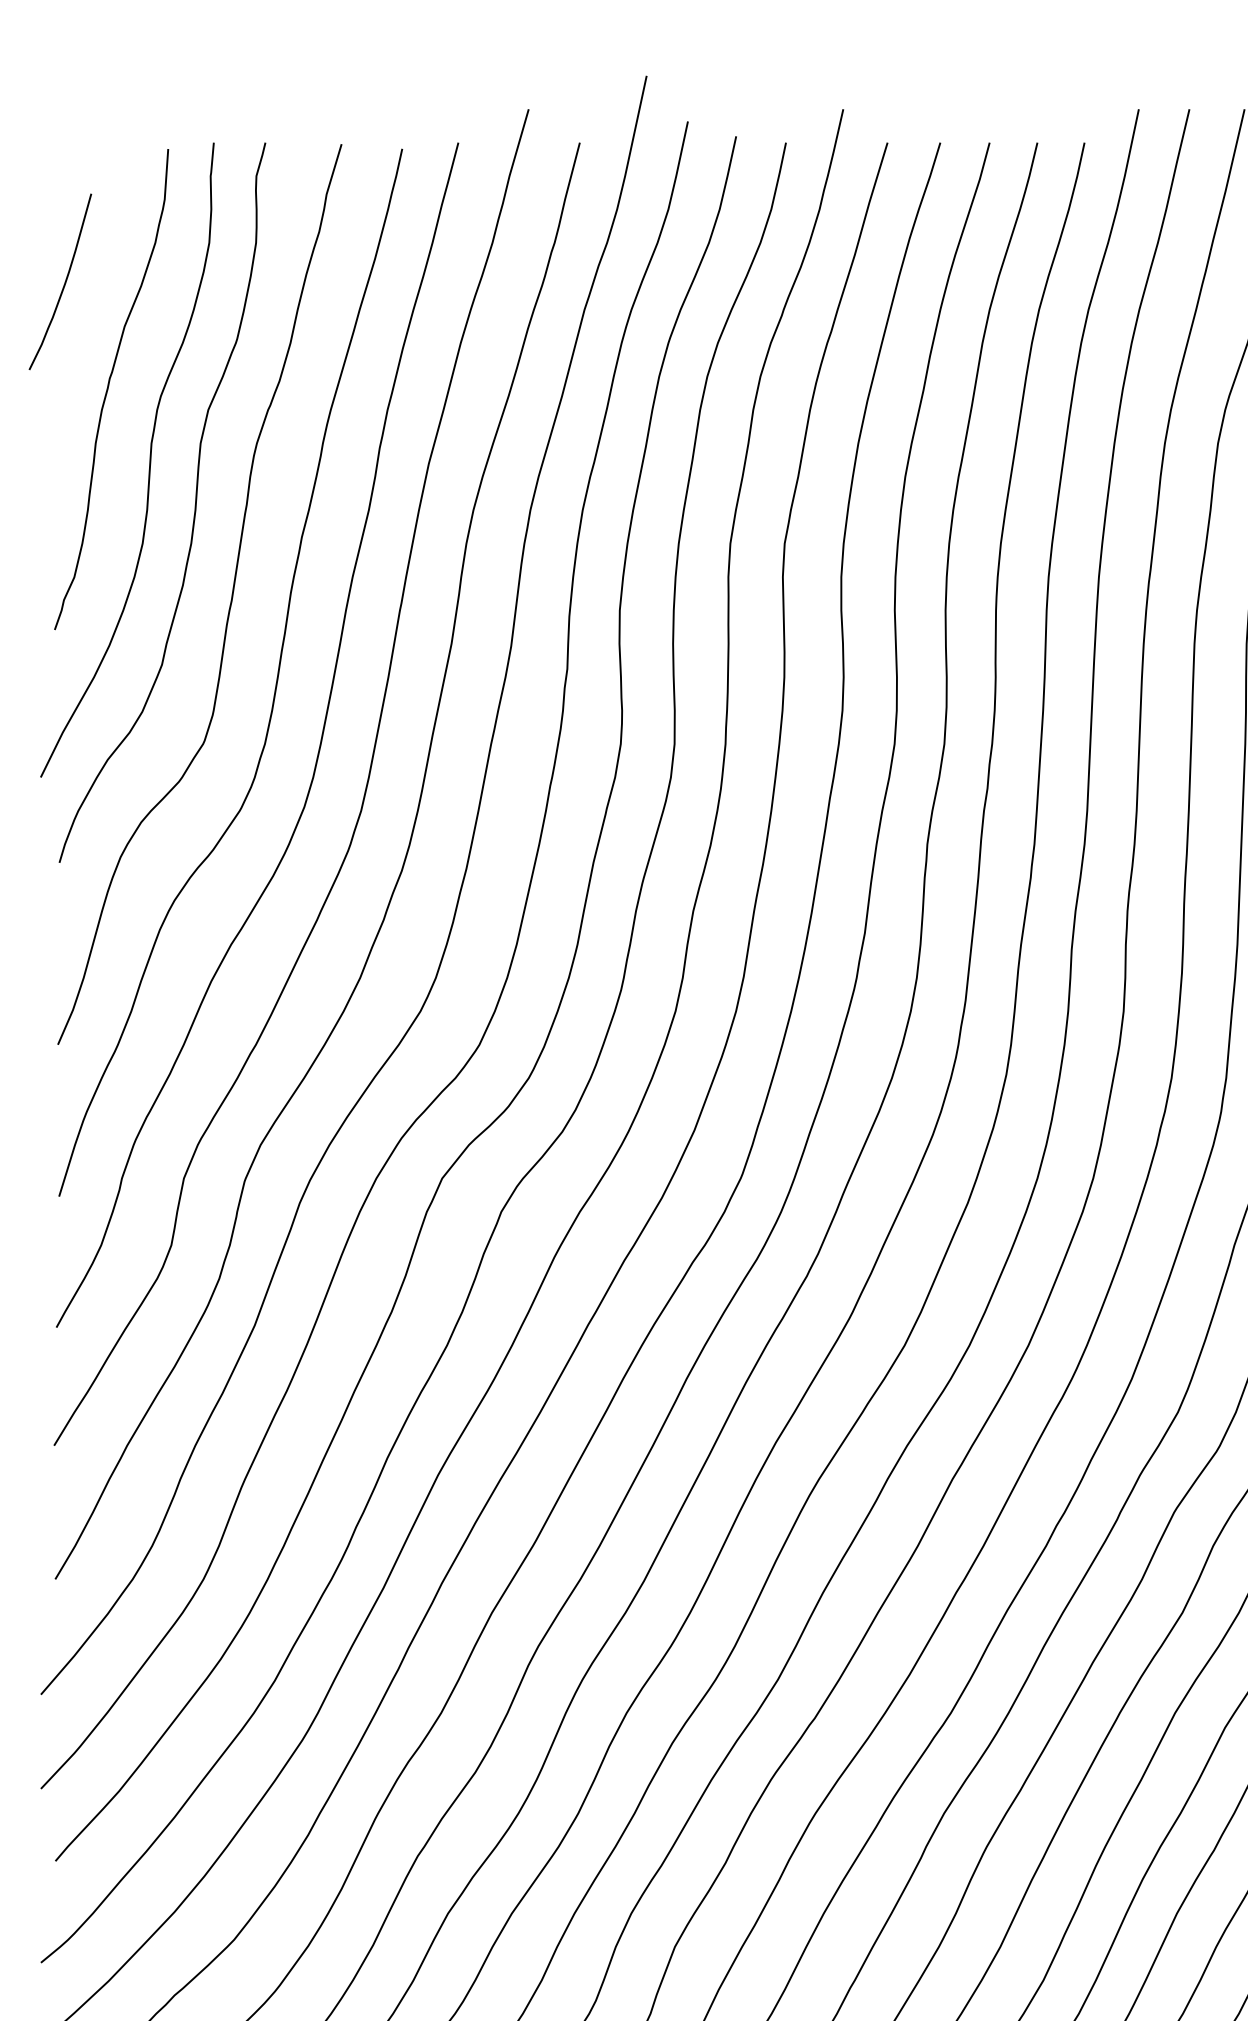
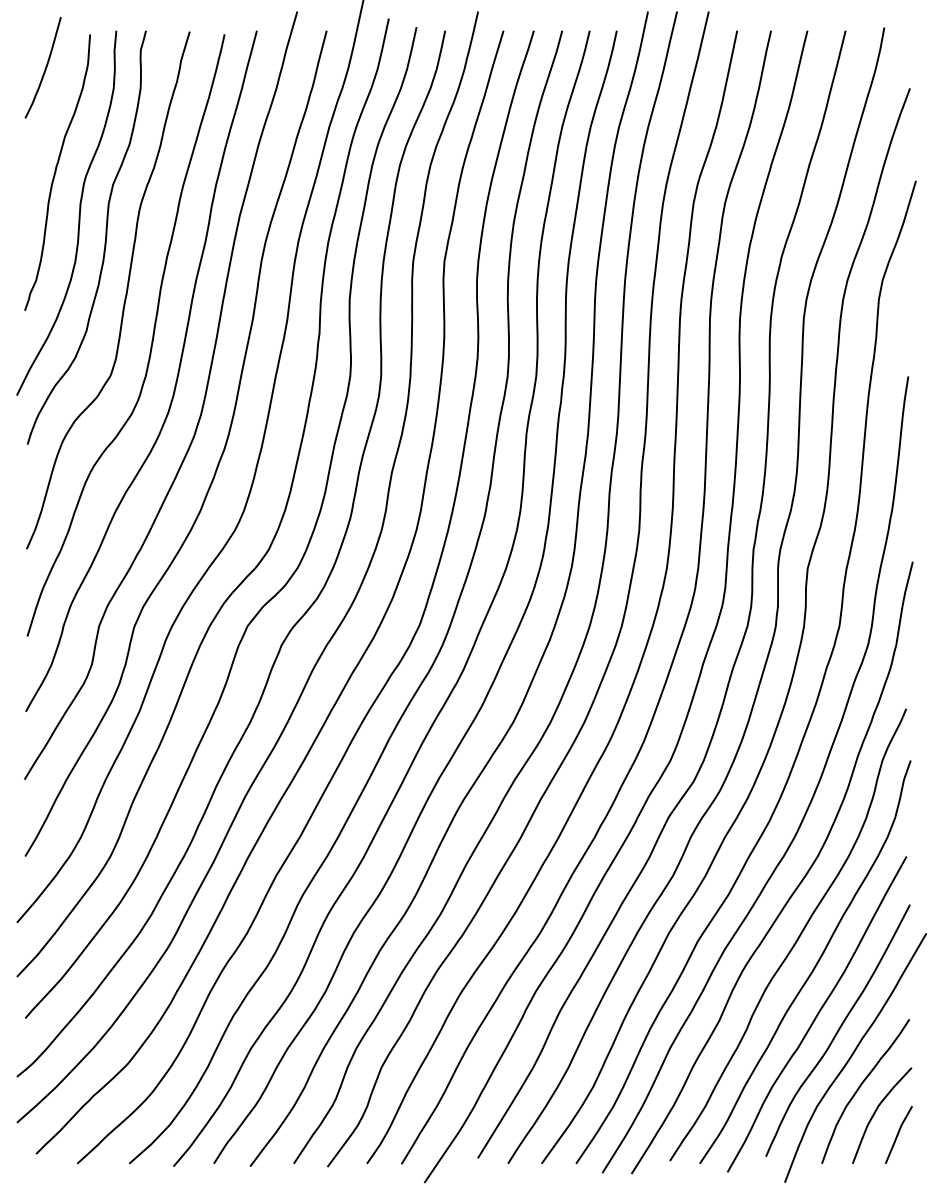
curve: (62, 284) -> (44, 69), moved

